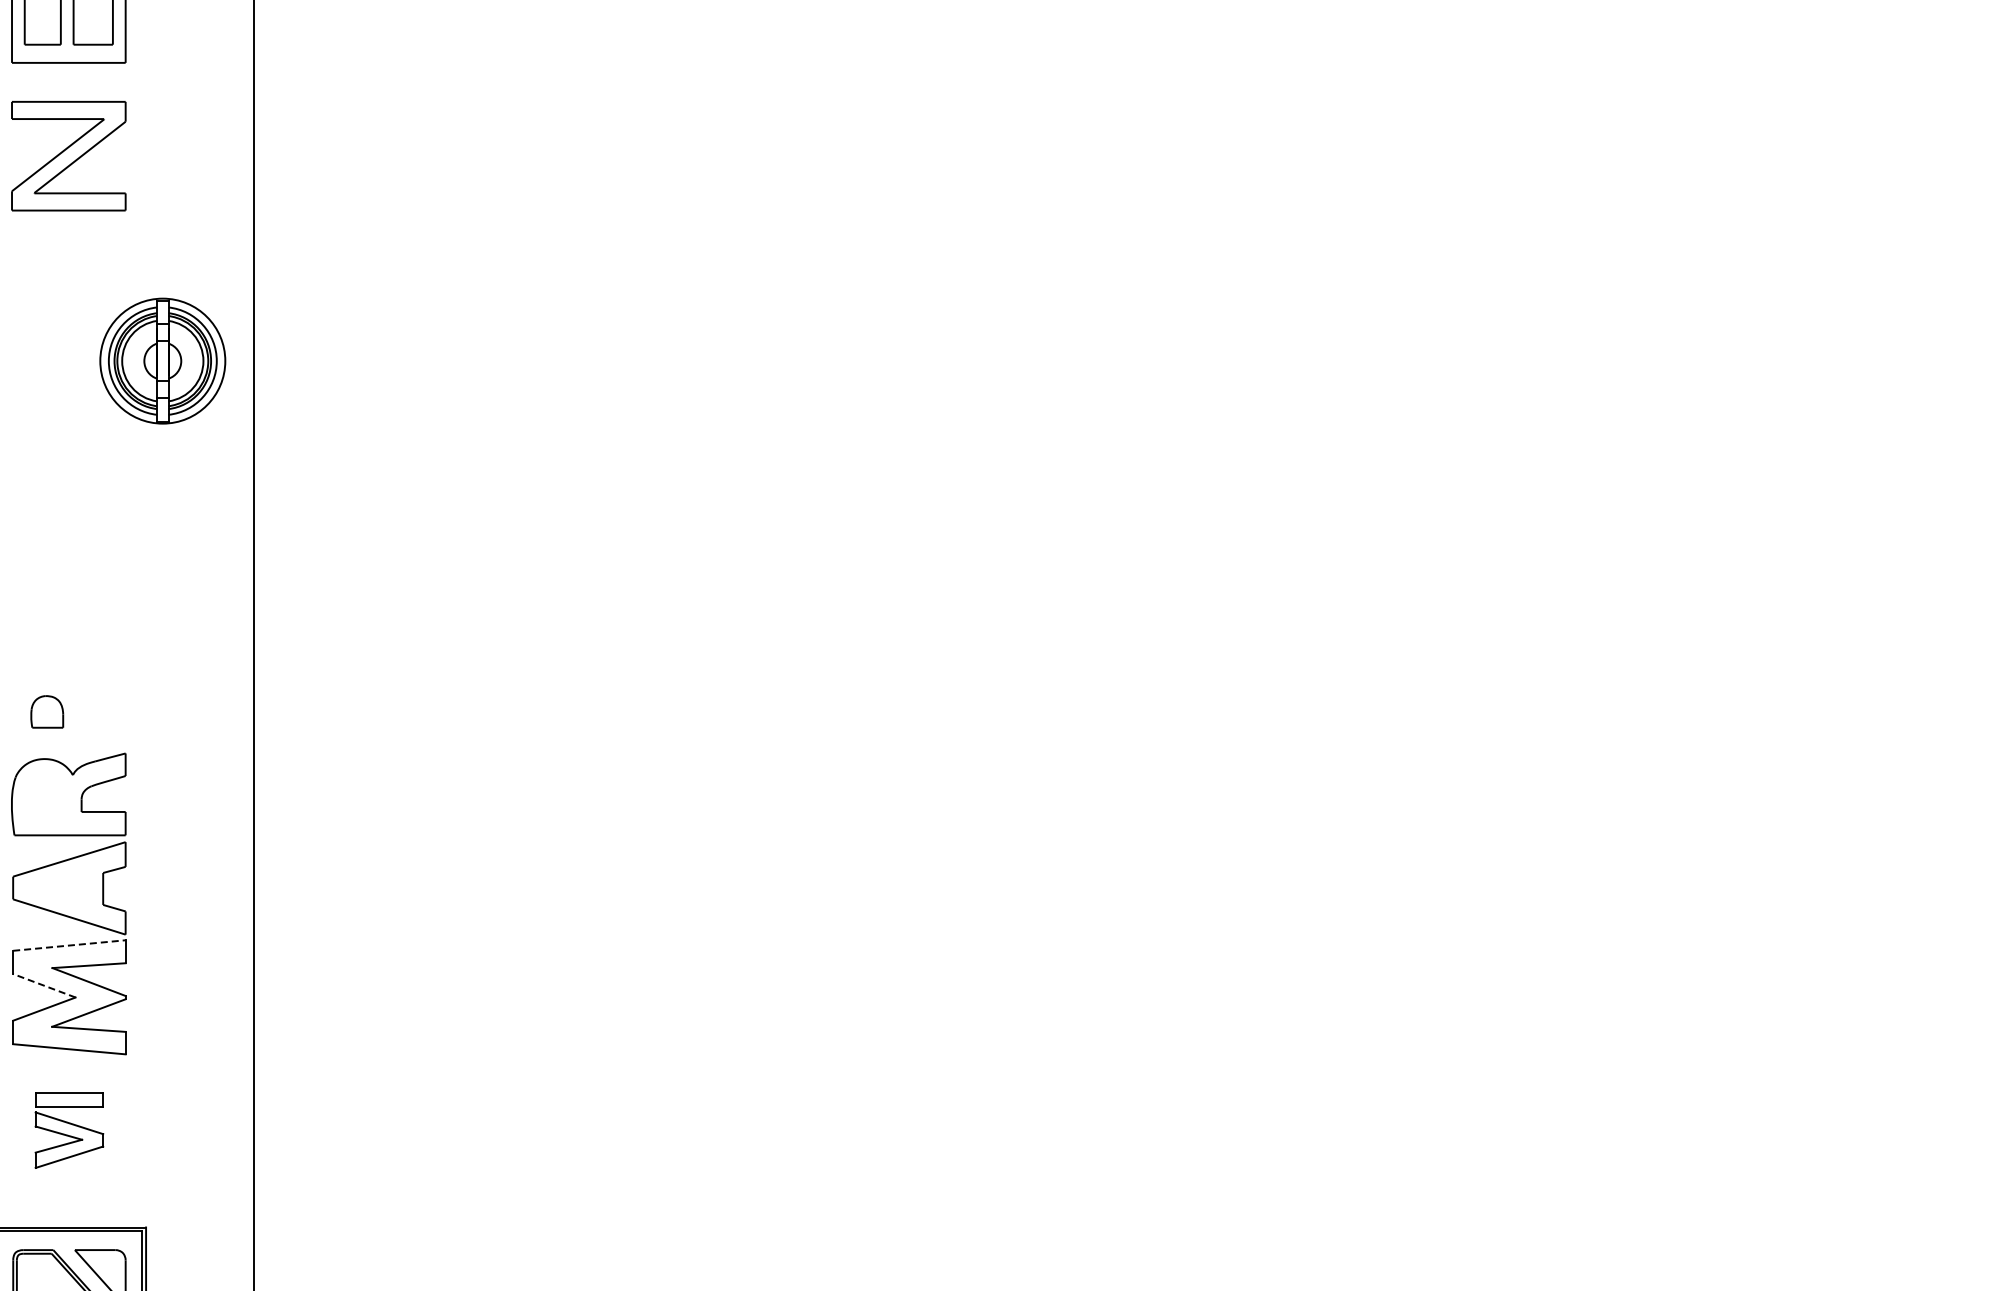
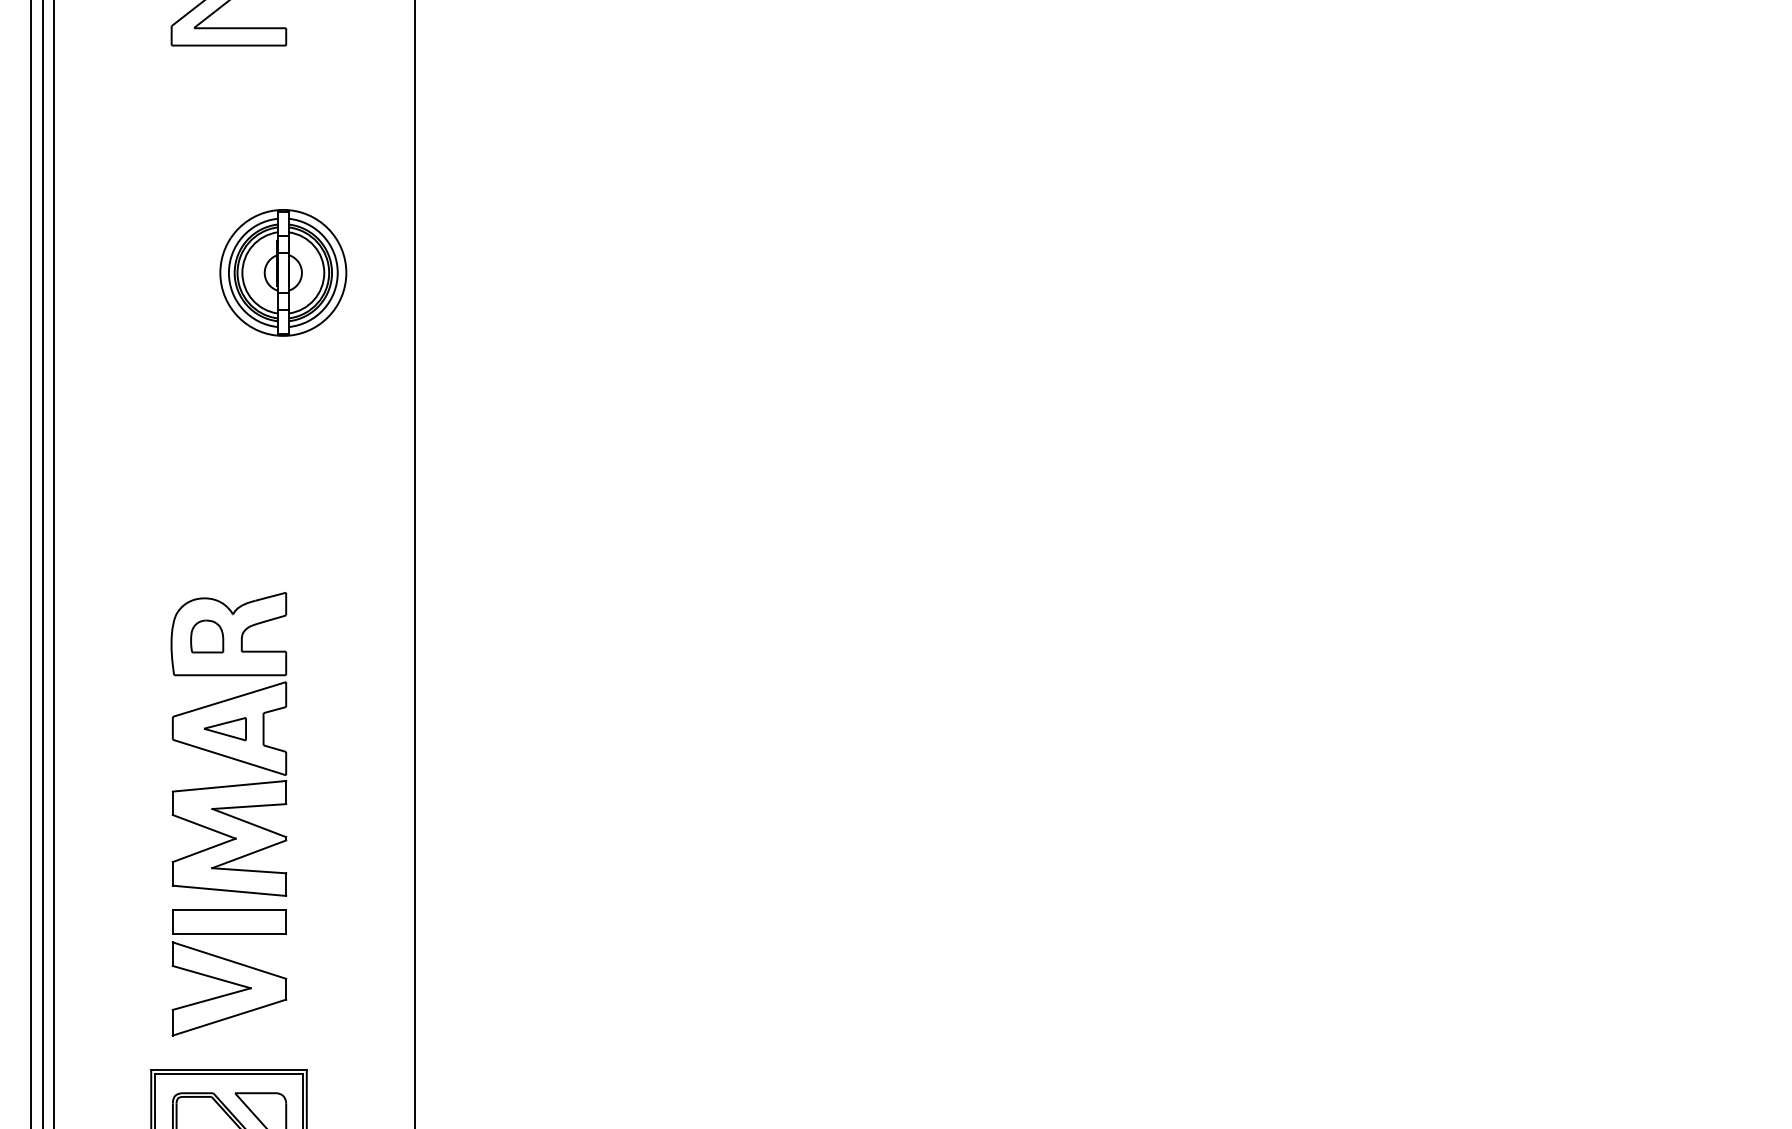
part: (162, 360) -> (283, 272), moved
part: (47, 711) -> (207, 636), moved
part: (65, 888) -> (225, 728), added
line: (69, 945) -> (229, 786), dashed -> solid
line: (43, 985) -> (203, 826), dashed -> solid
part: (69, 1130) -> (229, 972), size x1.67

